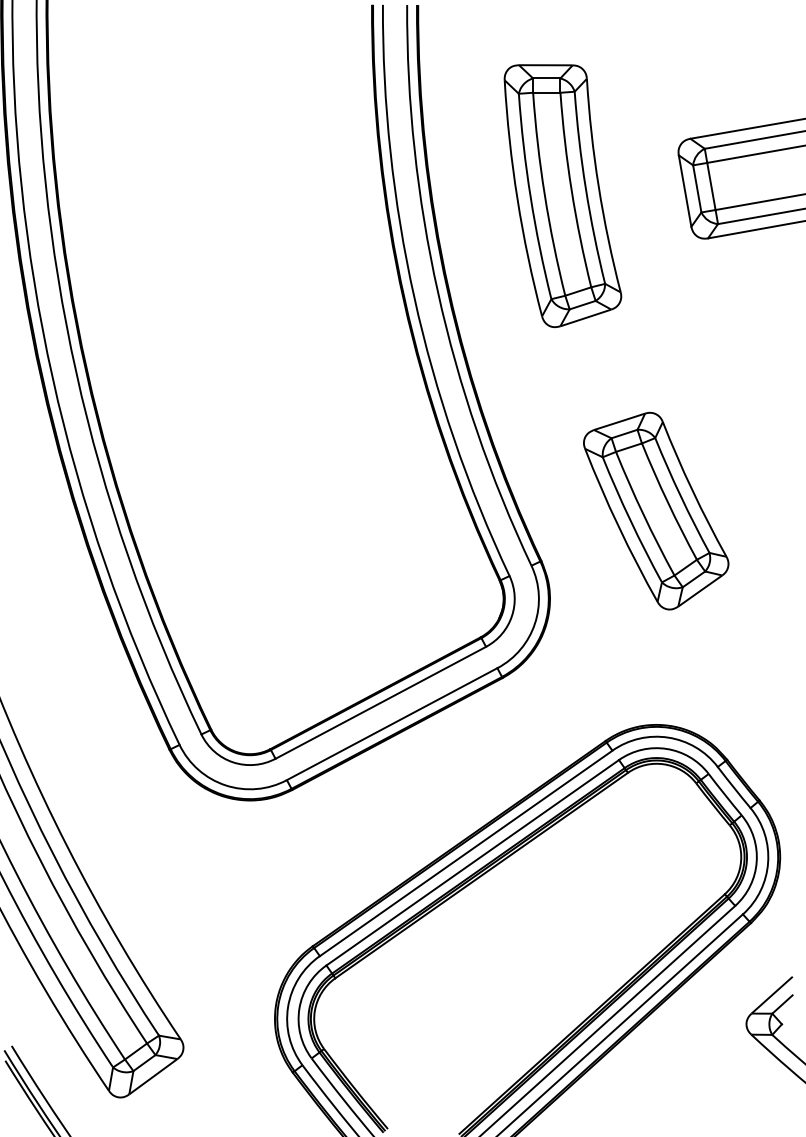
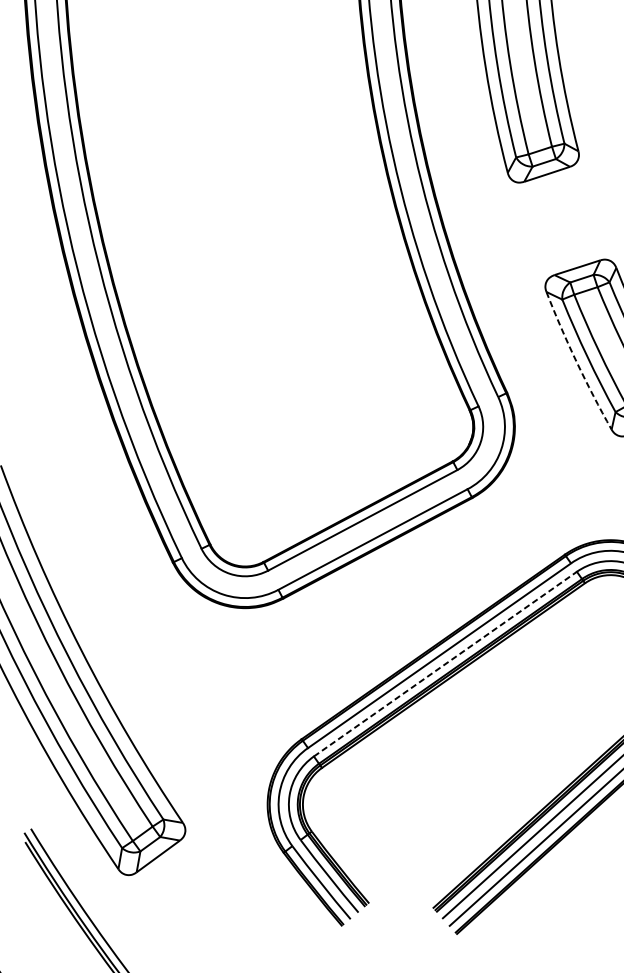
arc: (618, 526) -> (576, 361), solid -> dashed
line: (472, 862) -> (445, 663), solid -> dashed

